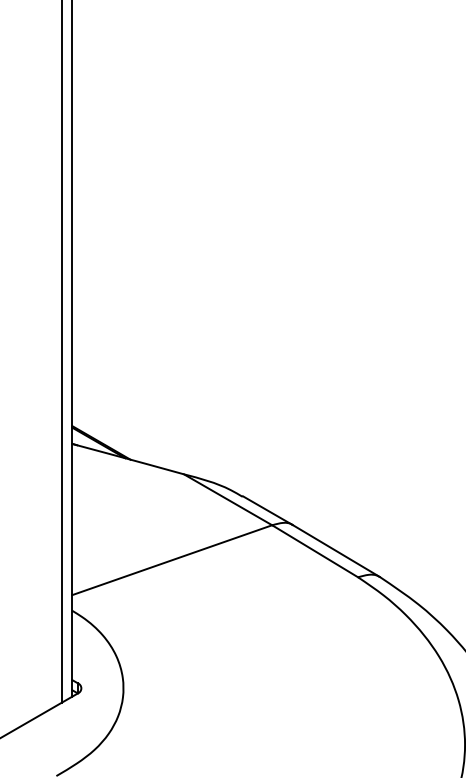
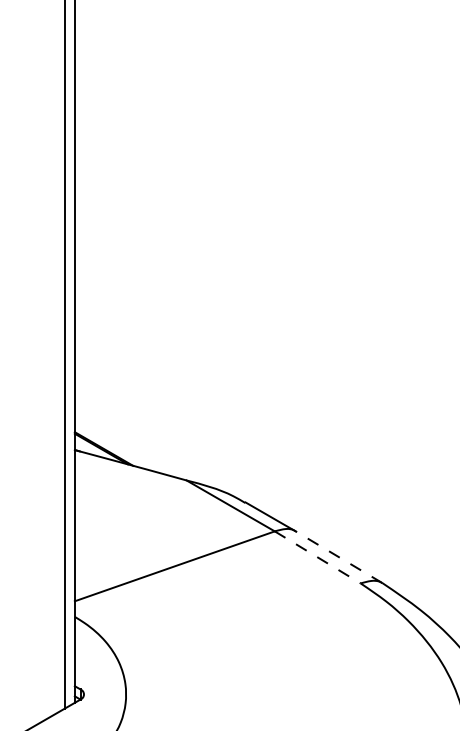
line: (336, 550) -> (339, 556), solid -> dashed
line: (315, 551) -> (318, 557), solid -> dashed

